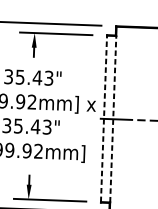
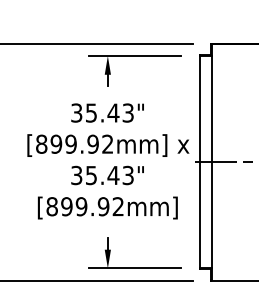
line: (104, 118) -> (200, 161), dashed -> solid
line: (112, 118) -> (211, 161), dashed -> solid

